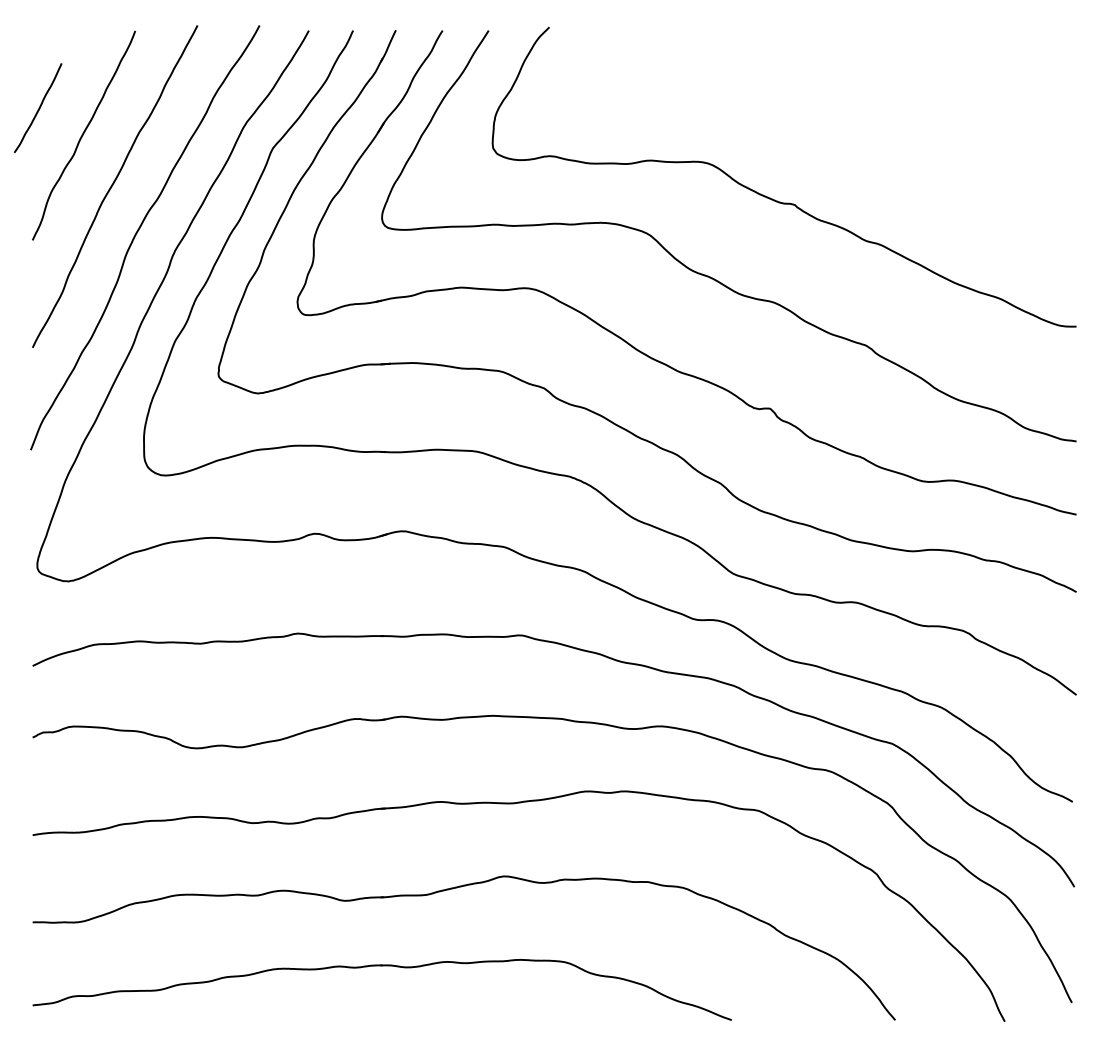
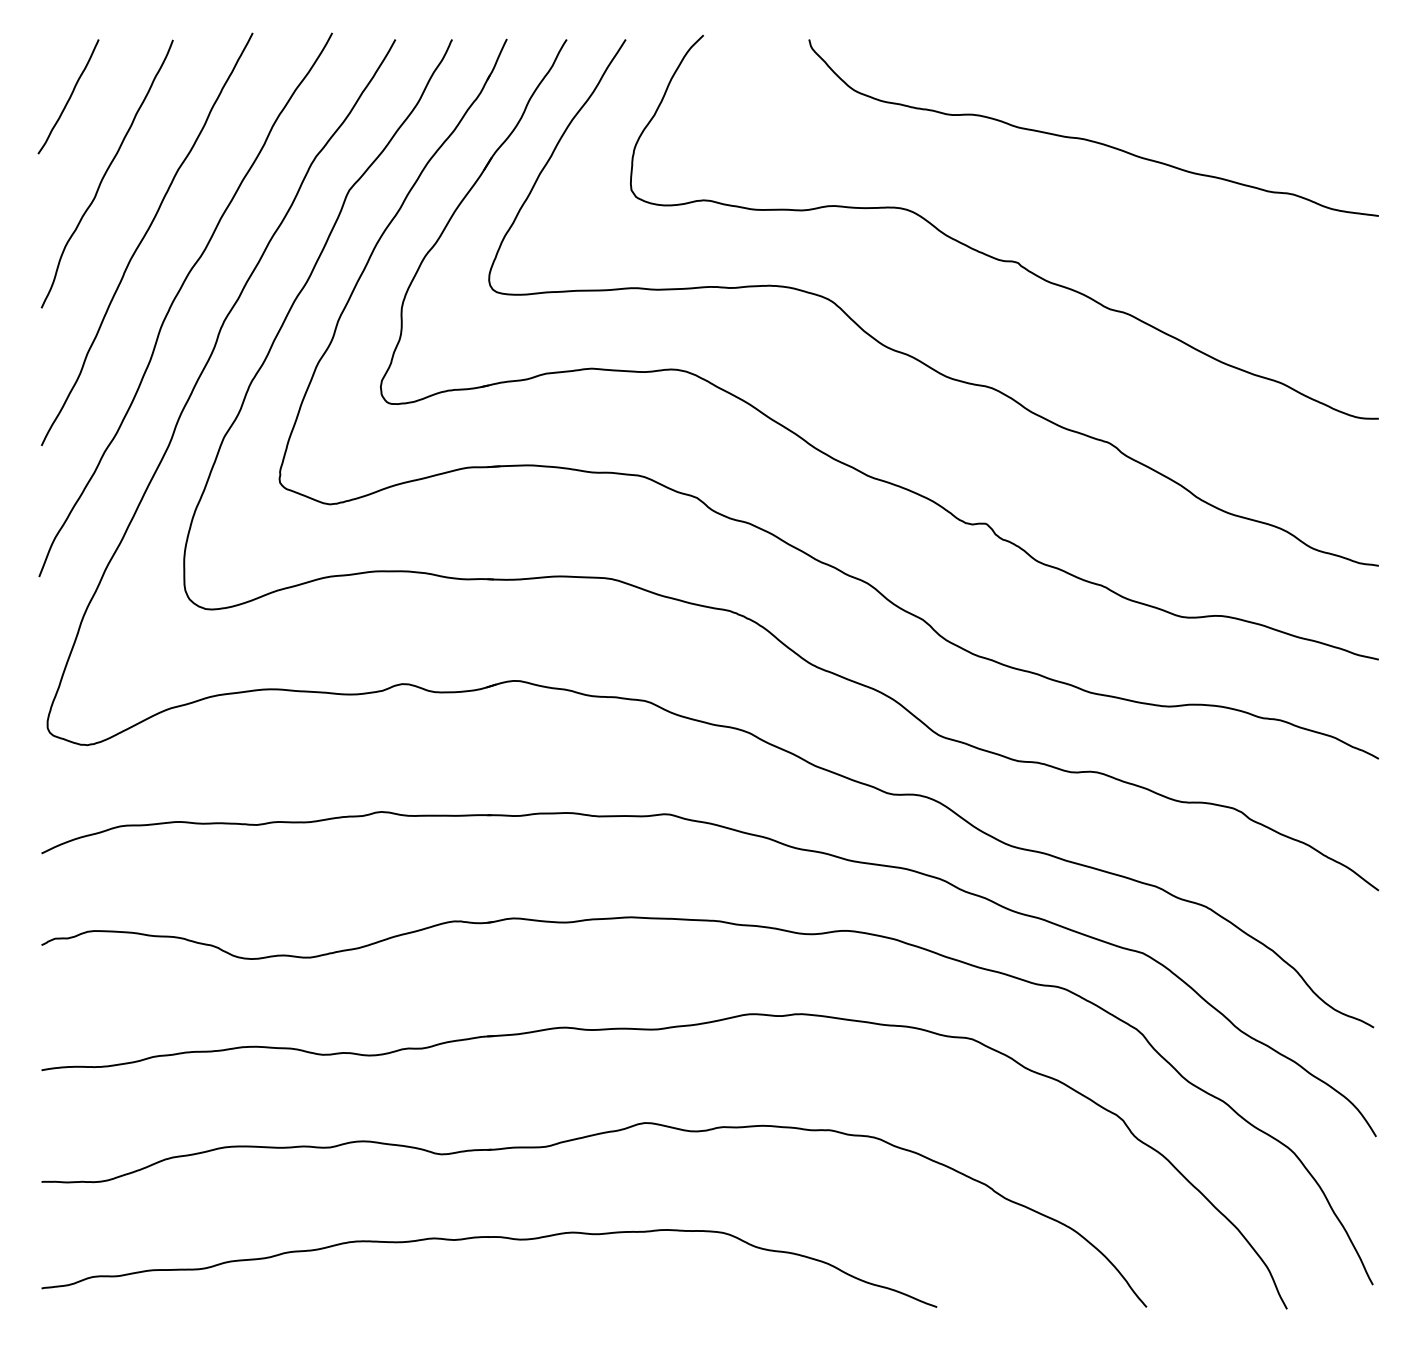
curve: (38, 107) -> (69, 96), moved
curve: (850, 108) -> (1089, 139), added

